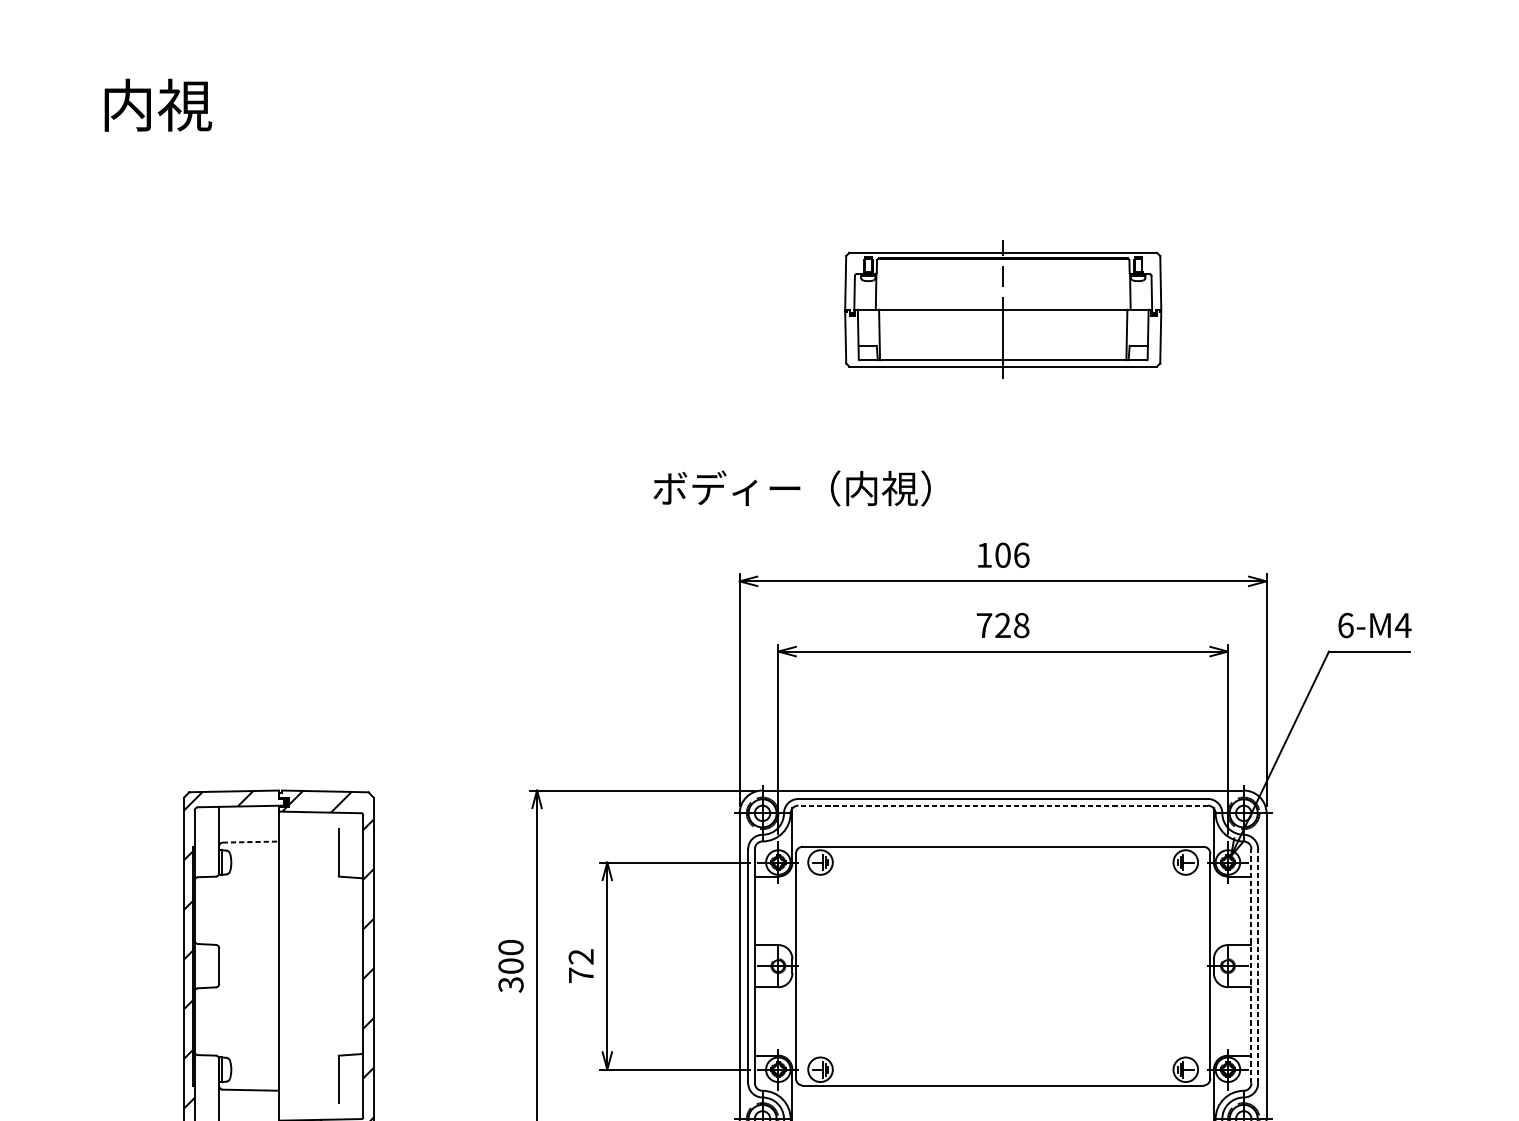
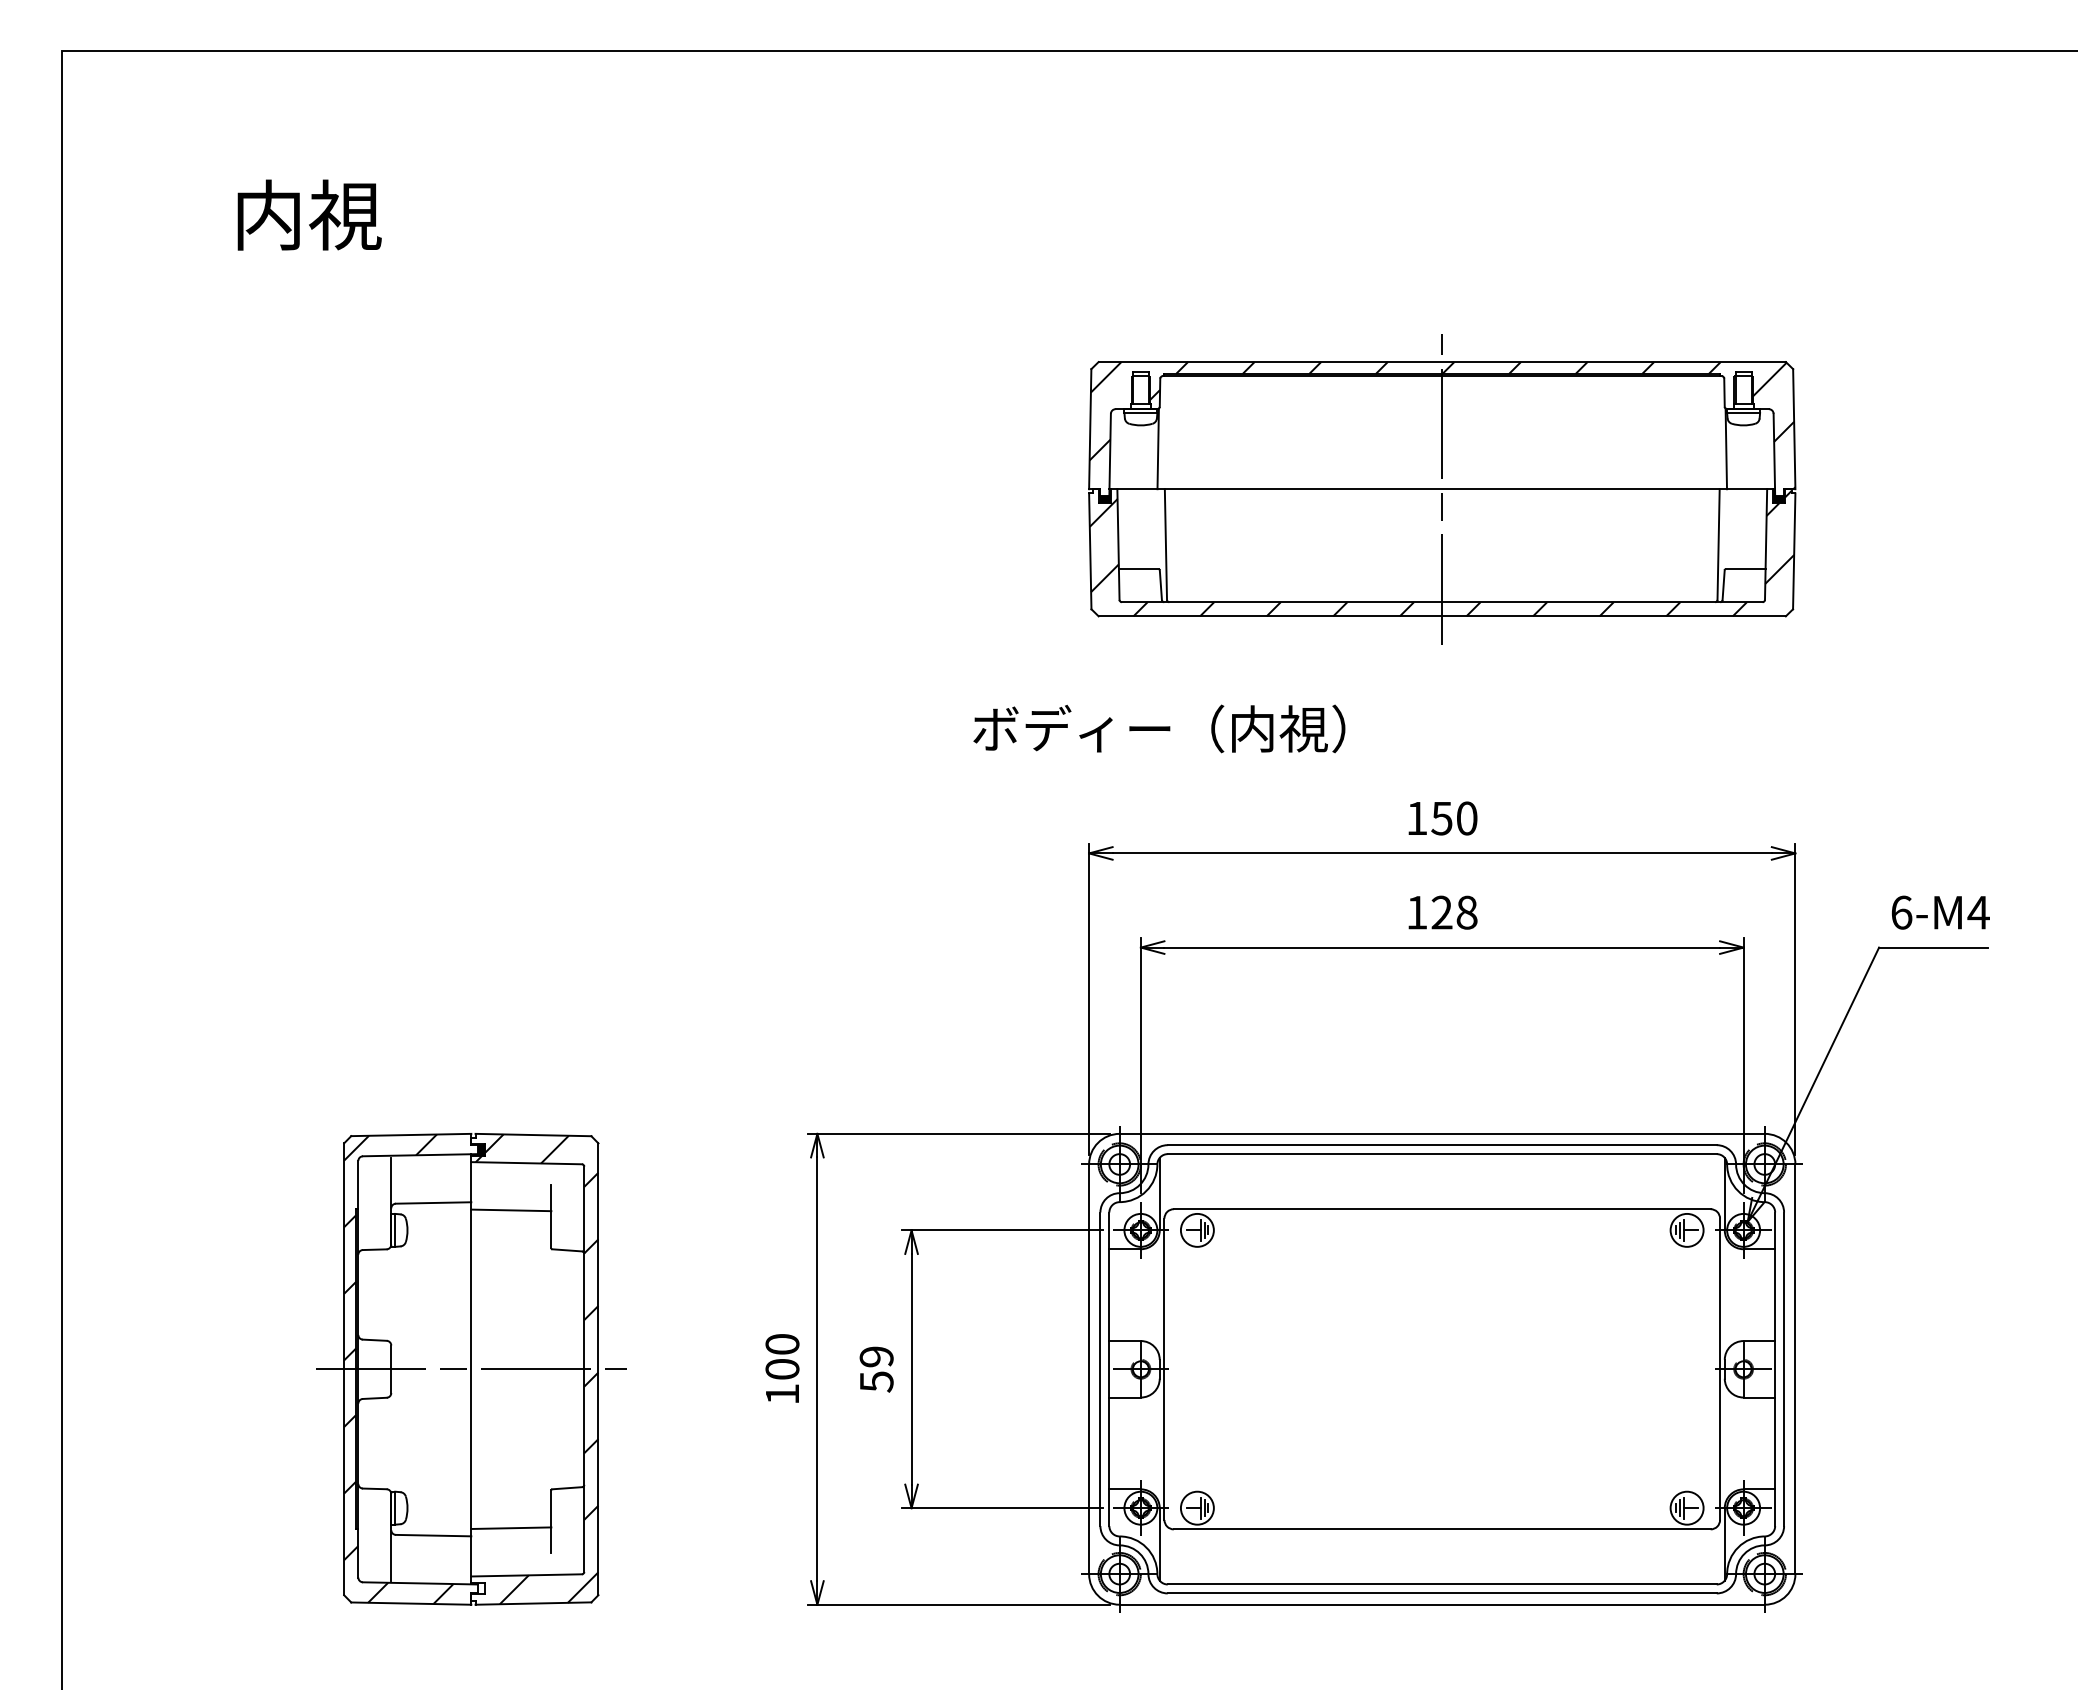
part: (1003, 309) -> (1442, 489), size x1.67
text: (1012, 555) -> (1454, 818), 106 -> 150
text: (984, 625) -> (1417, 912), 728 -> 128
line: (1003, 805) -> (1442, 1154), dashed -> solid
line: (250, 841) -> (433, 1202), dashed -> solid
line: (308, 847) -> (511, 1210), added
line: (278, 966) -> (470, 1369), added
text: (581, 966) -> (876, 1369), 72 -> 59
line: (1251, 966) -> (1775, 1369), dashed -> solid
line: (1258, 966) -> (1784, 1369), dashed -> solid
text: (511, 984) -> (782, 1394), 300 -> 100
line: (308, 1084) -> (511, 1528), added

